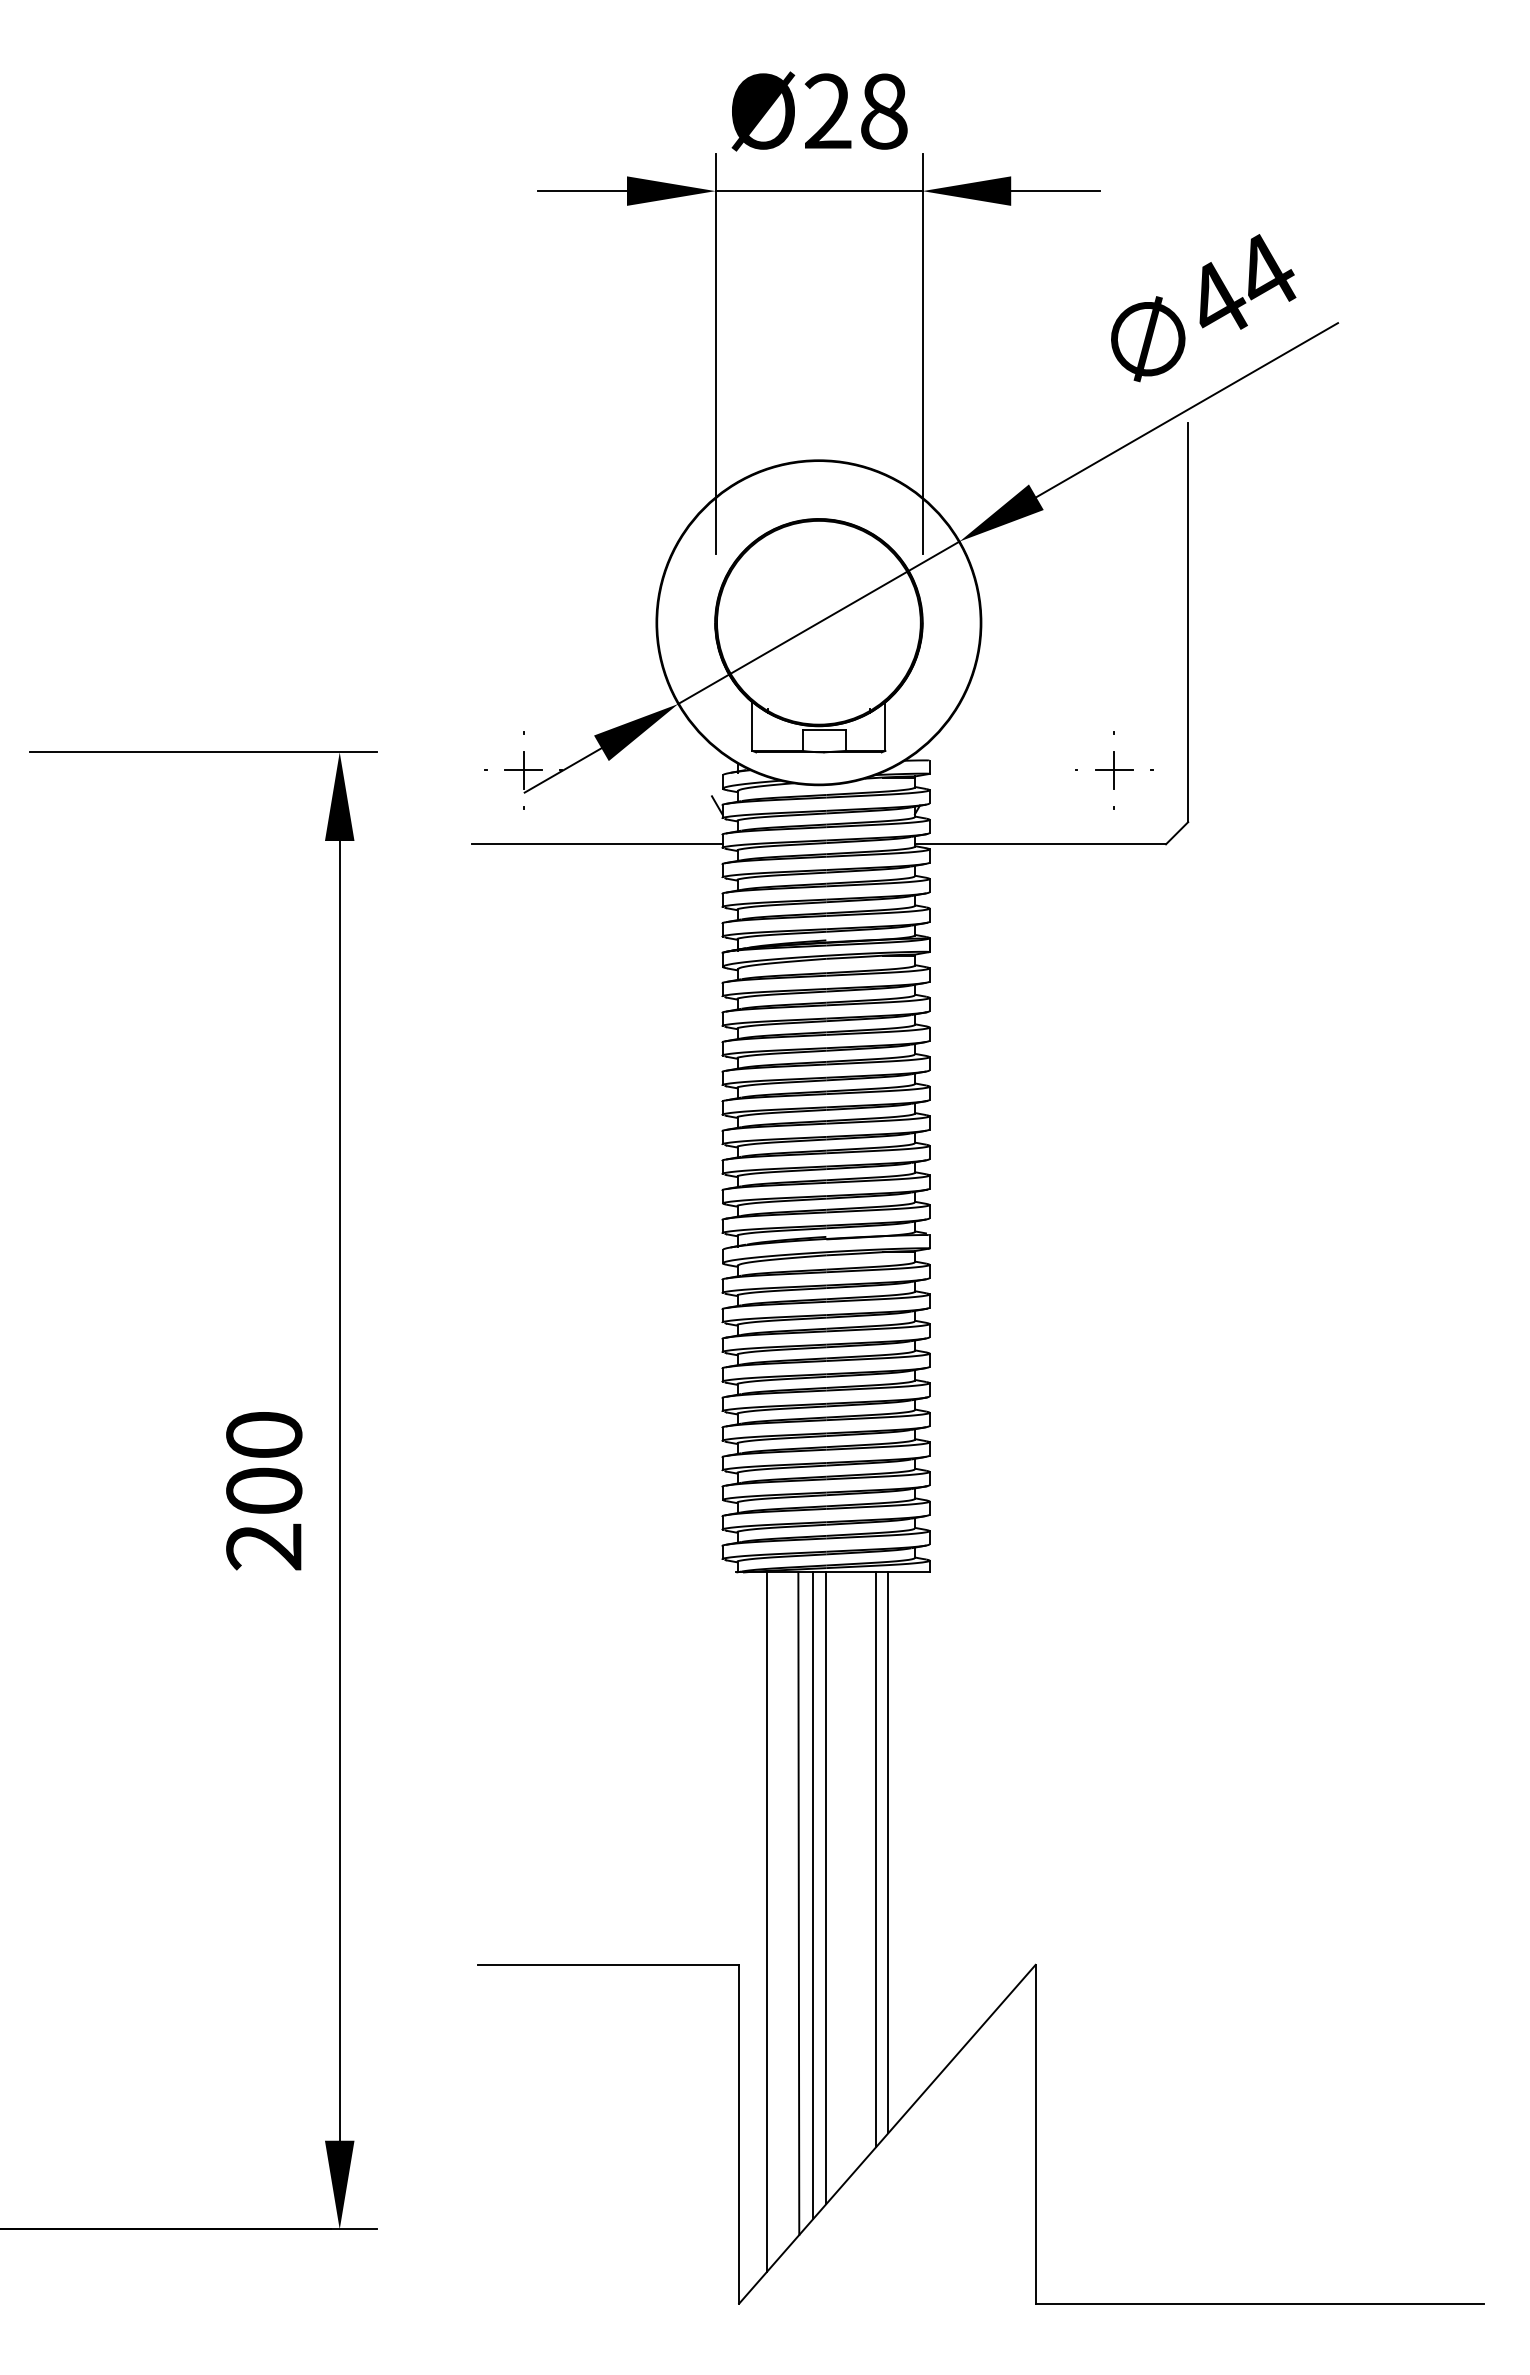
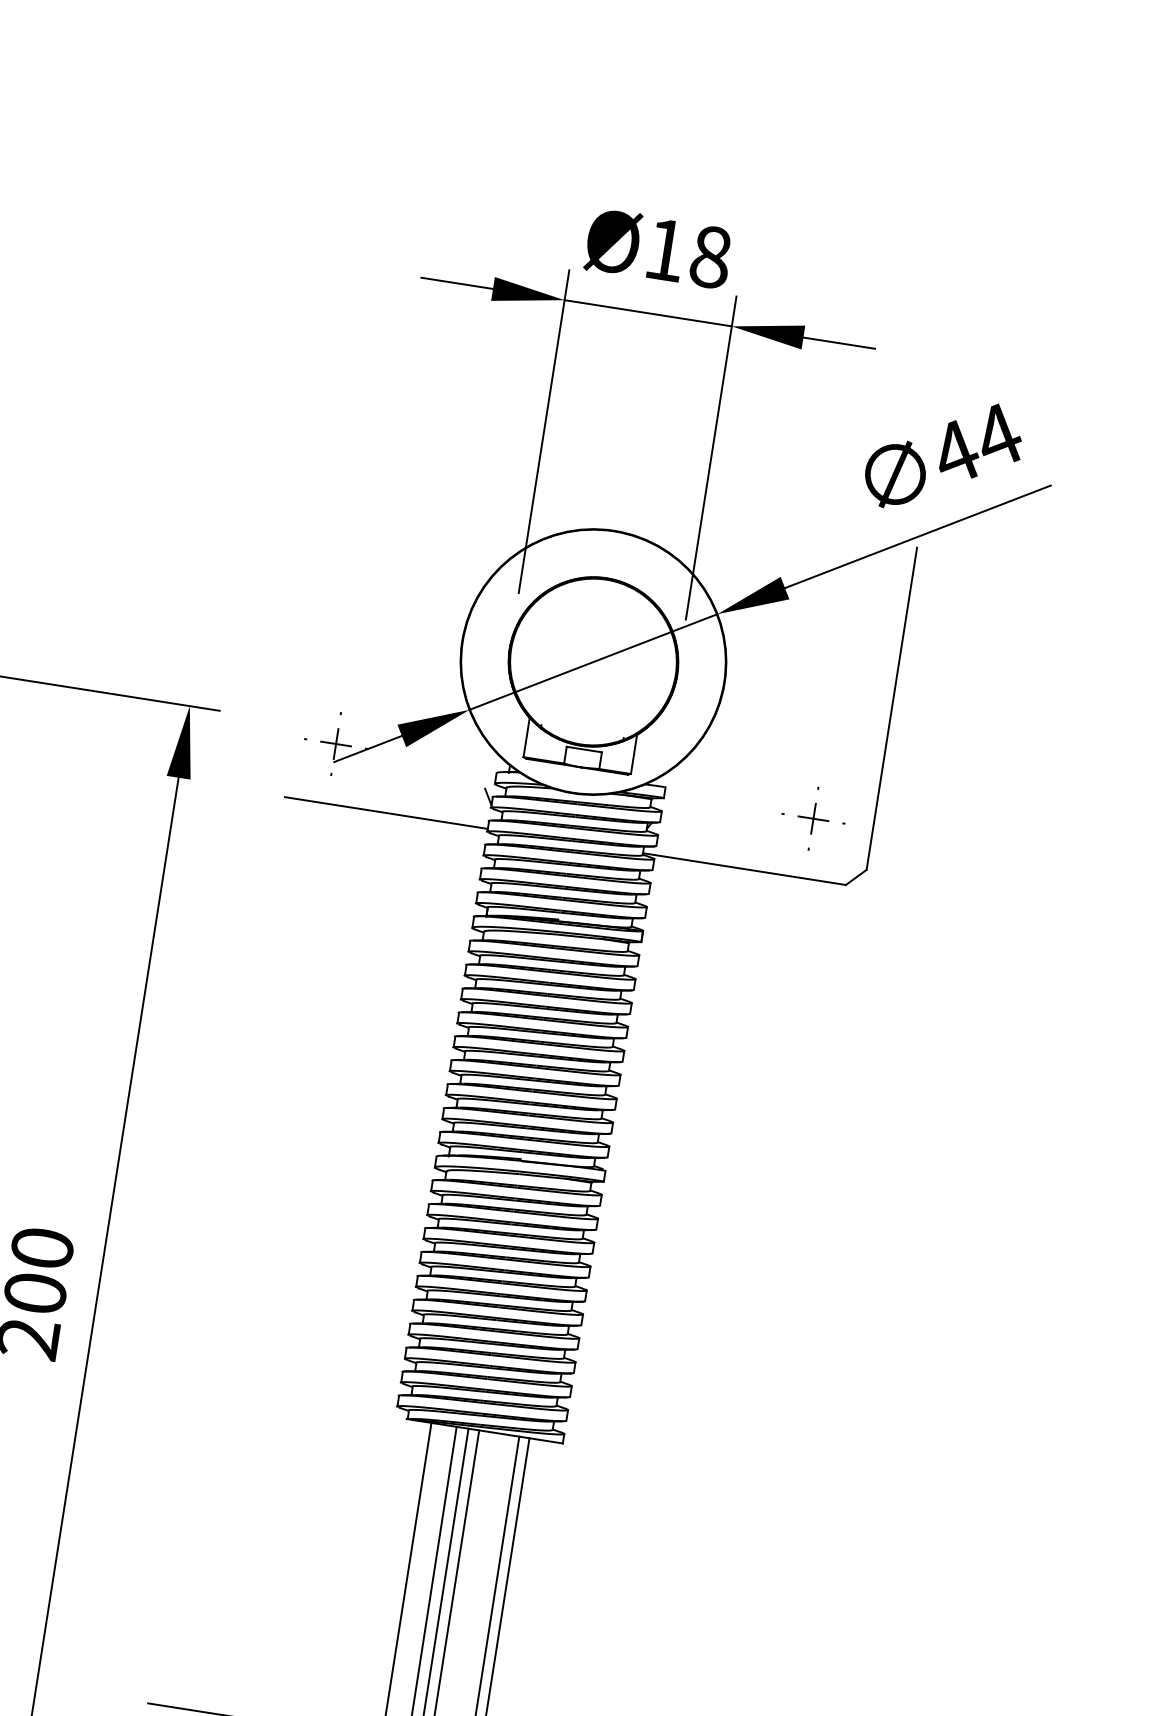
text: (827, 110) -> (665, 249), Ø28 -> Ø18

